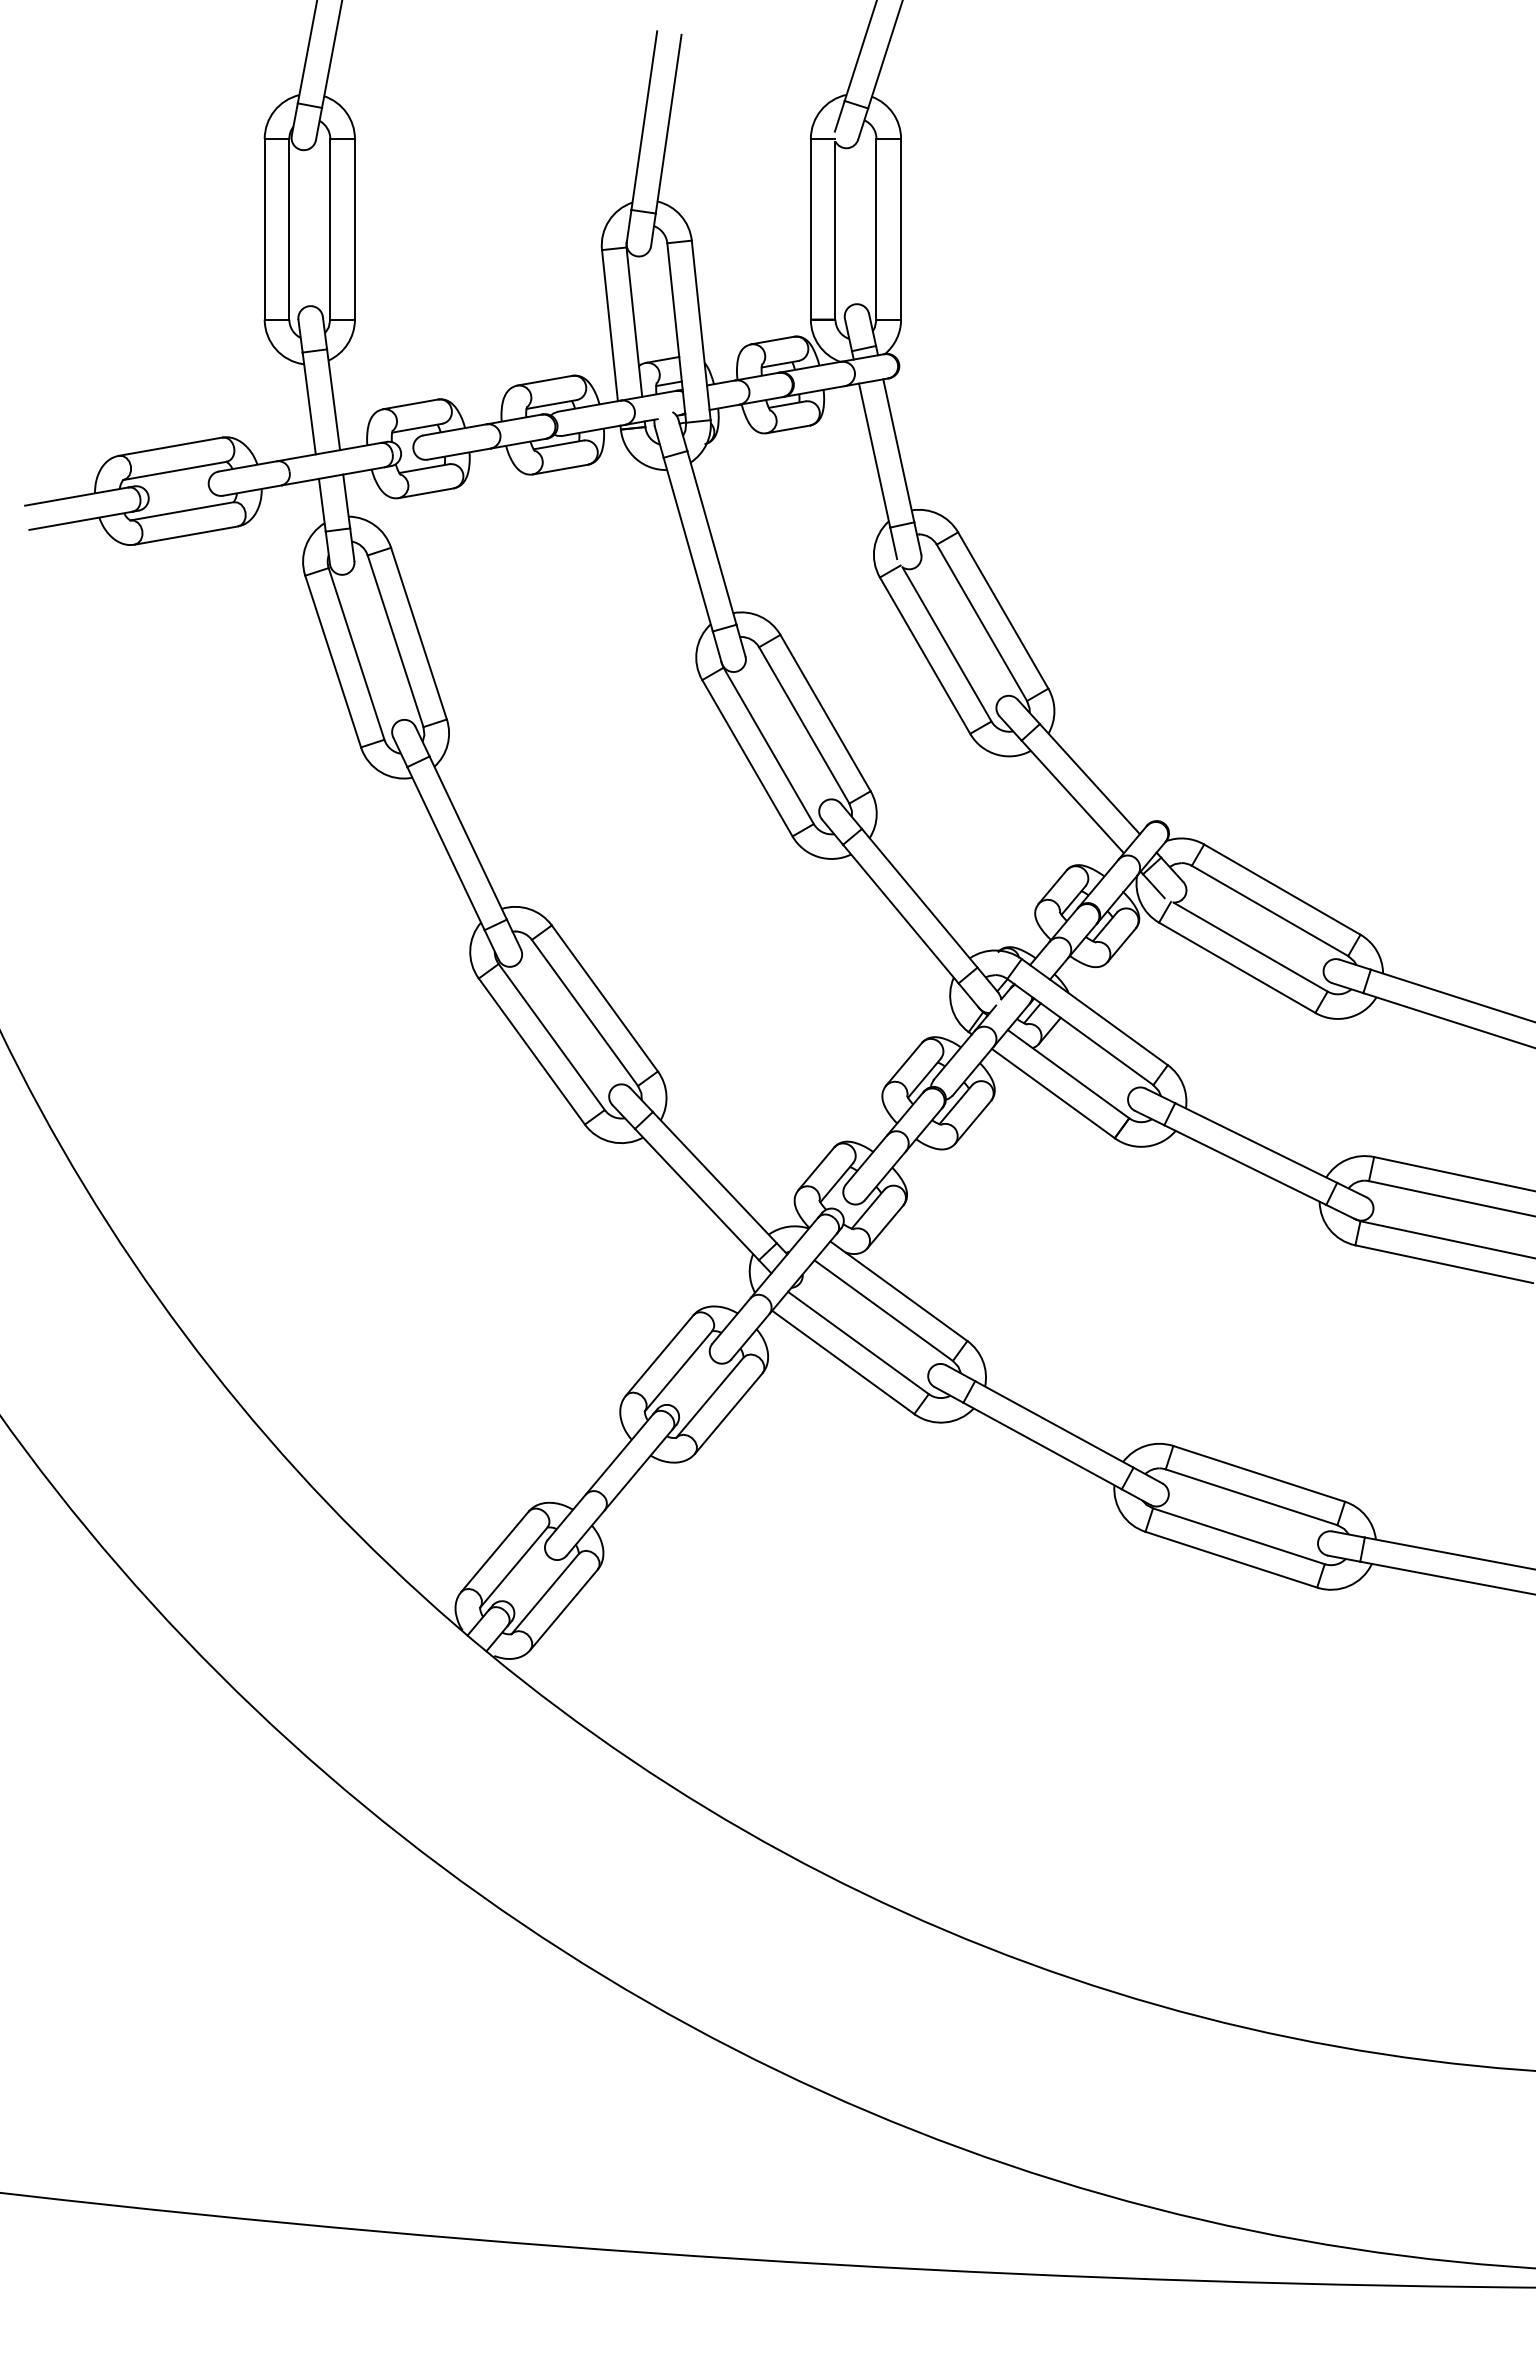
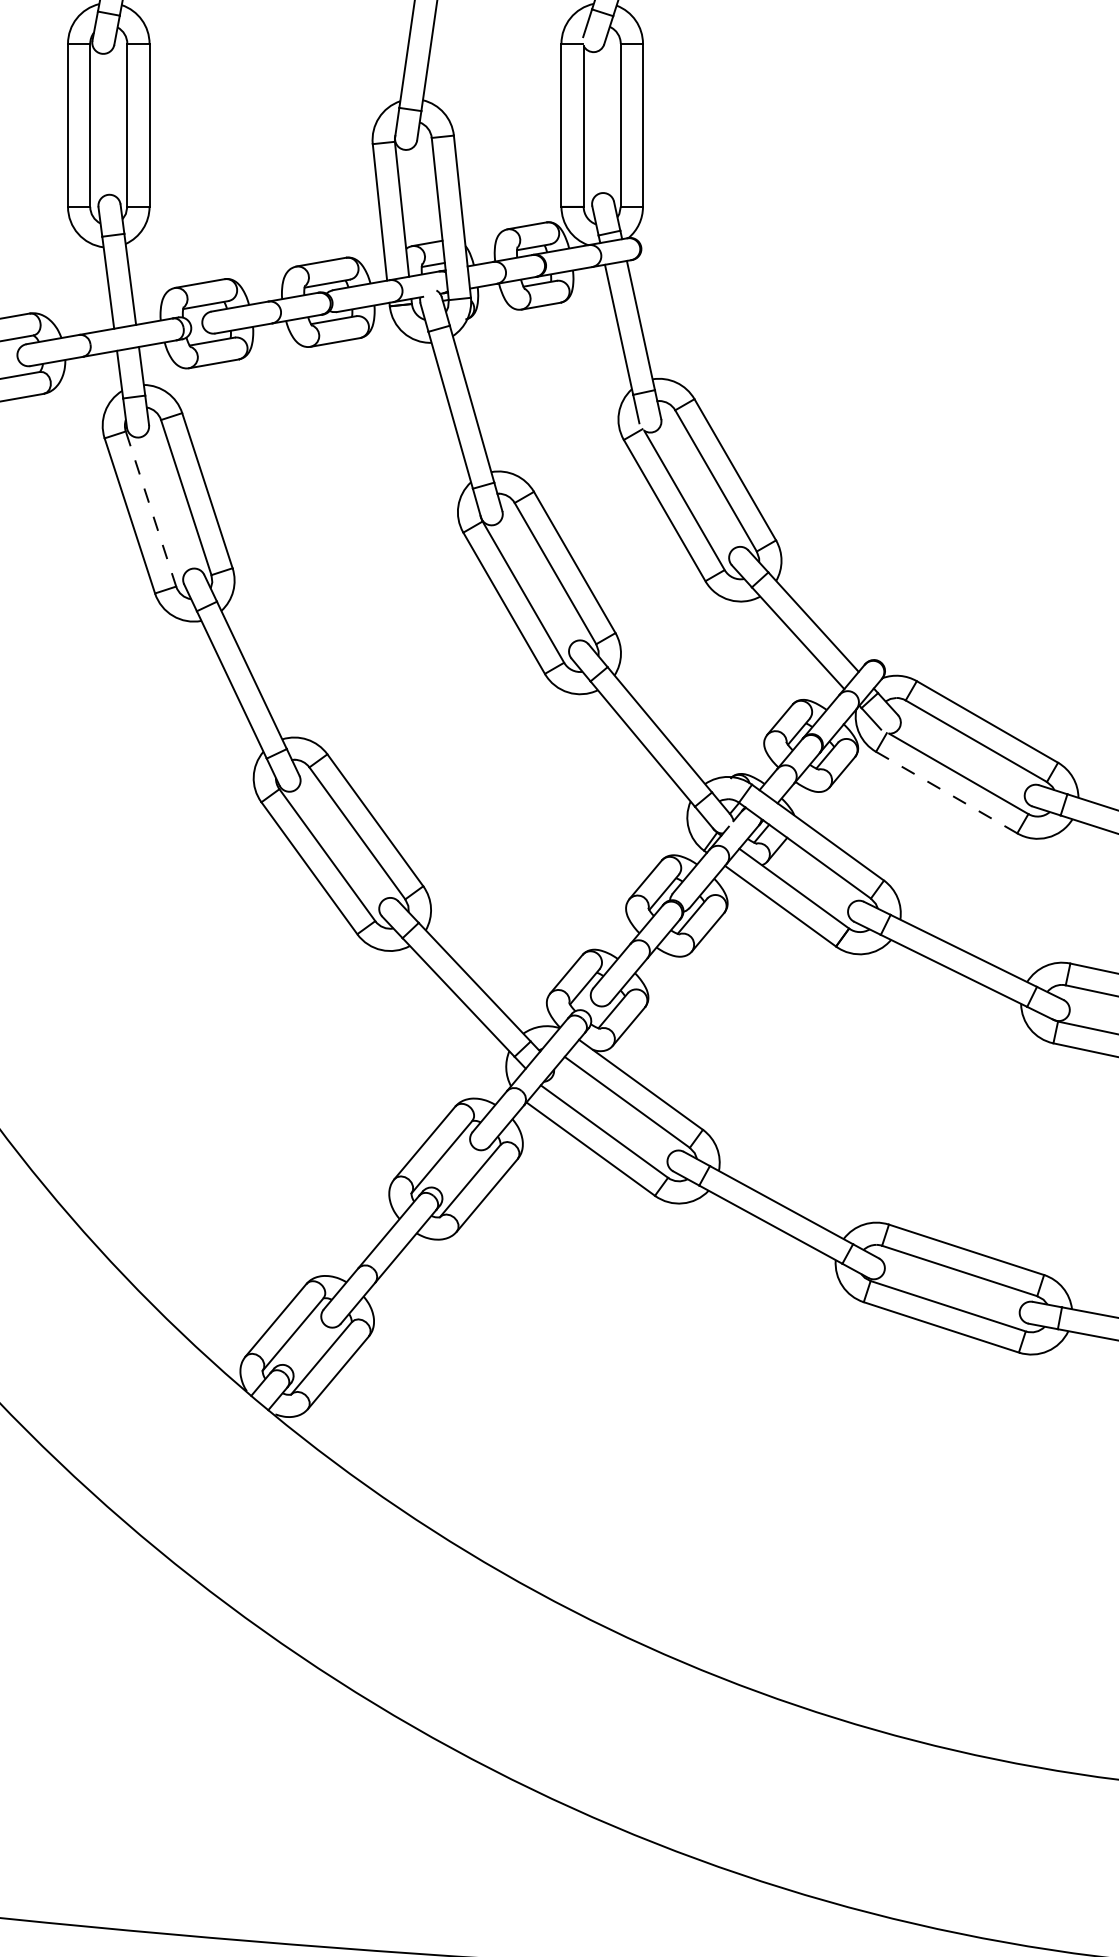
line: (356, 654) -> (150, 509), solid -> dashed
line: (1237, 968) -> (946, 793), solid -> dashed

